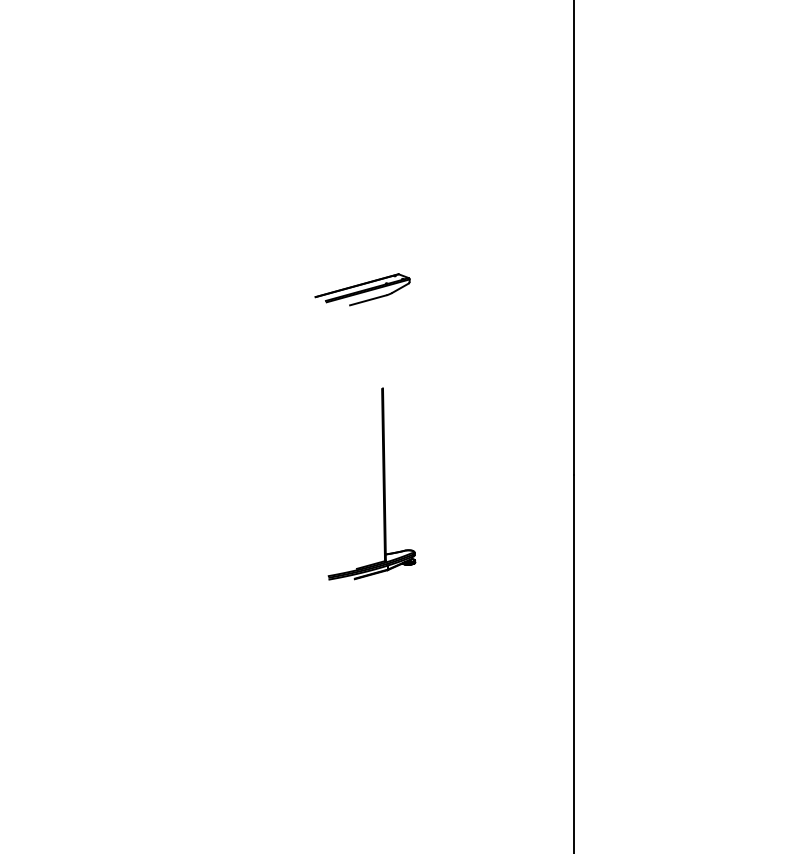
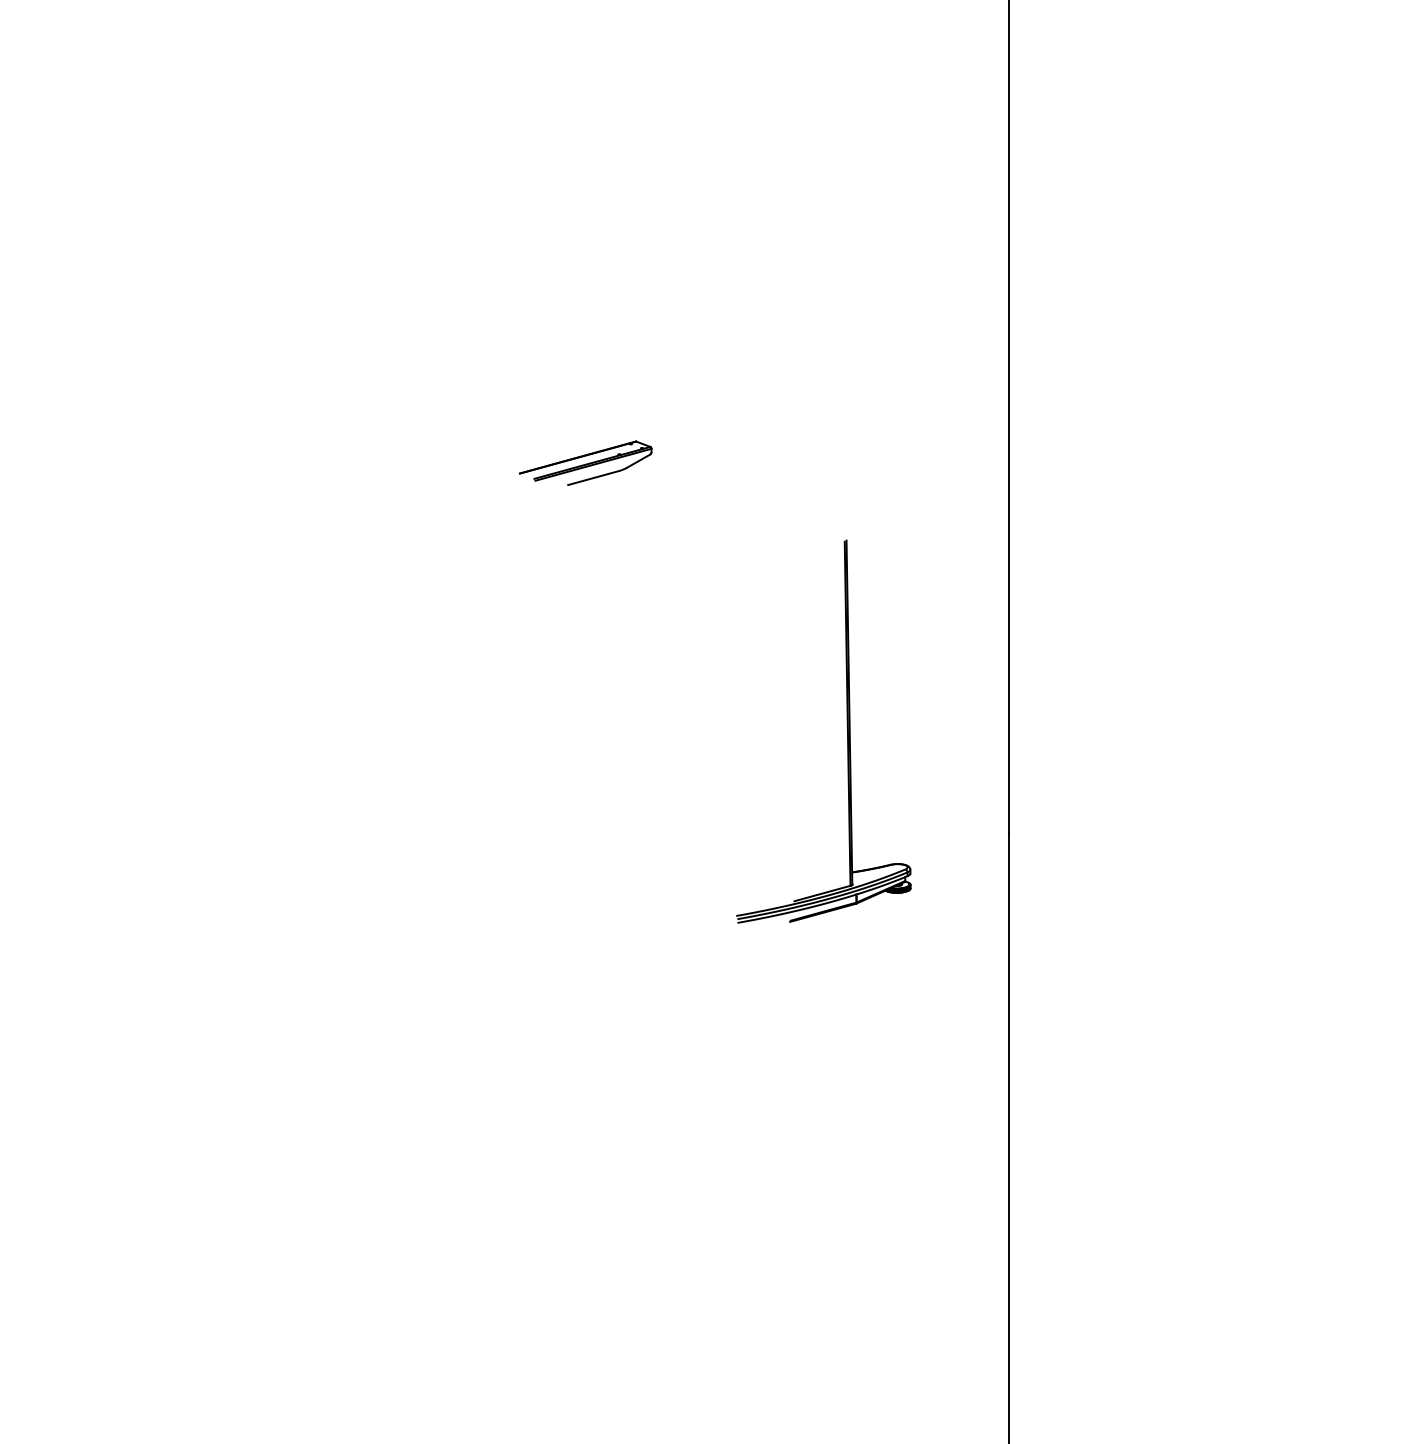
part: (362, 289) -> (585, 462), size x0.7
part: (382, 483) -> (845, 730), moved

